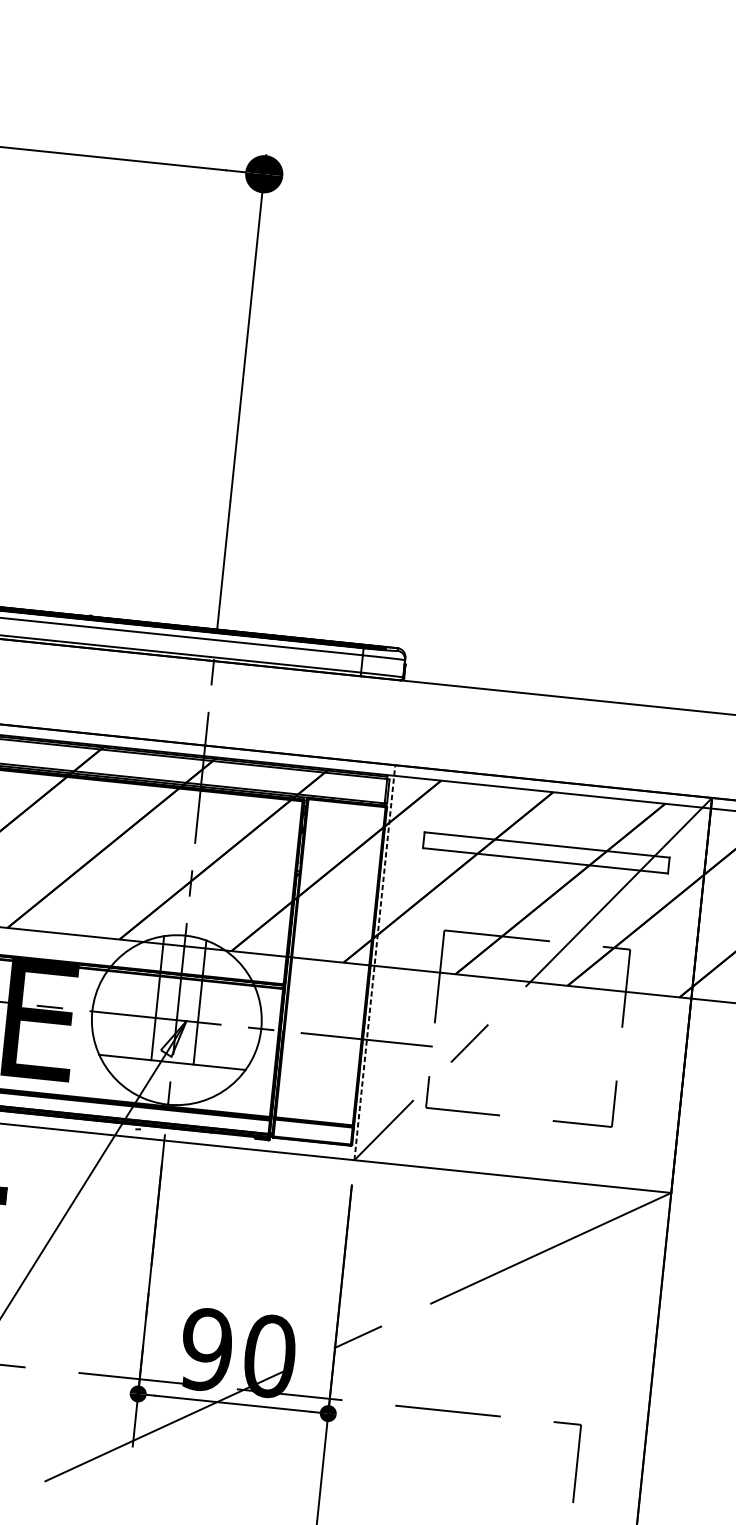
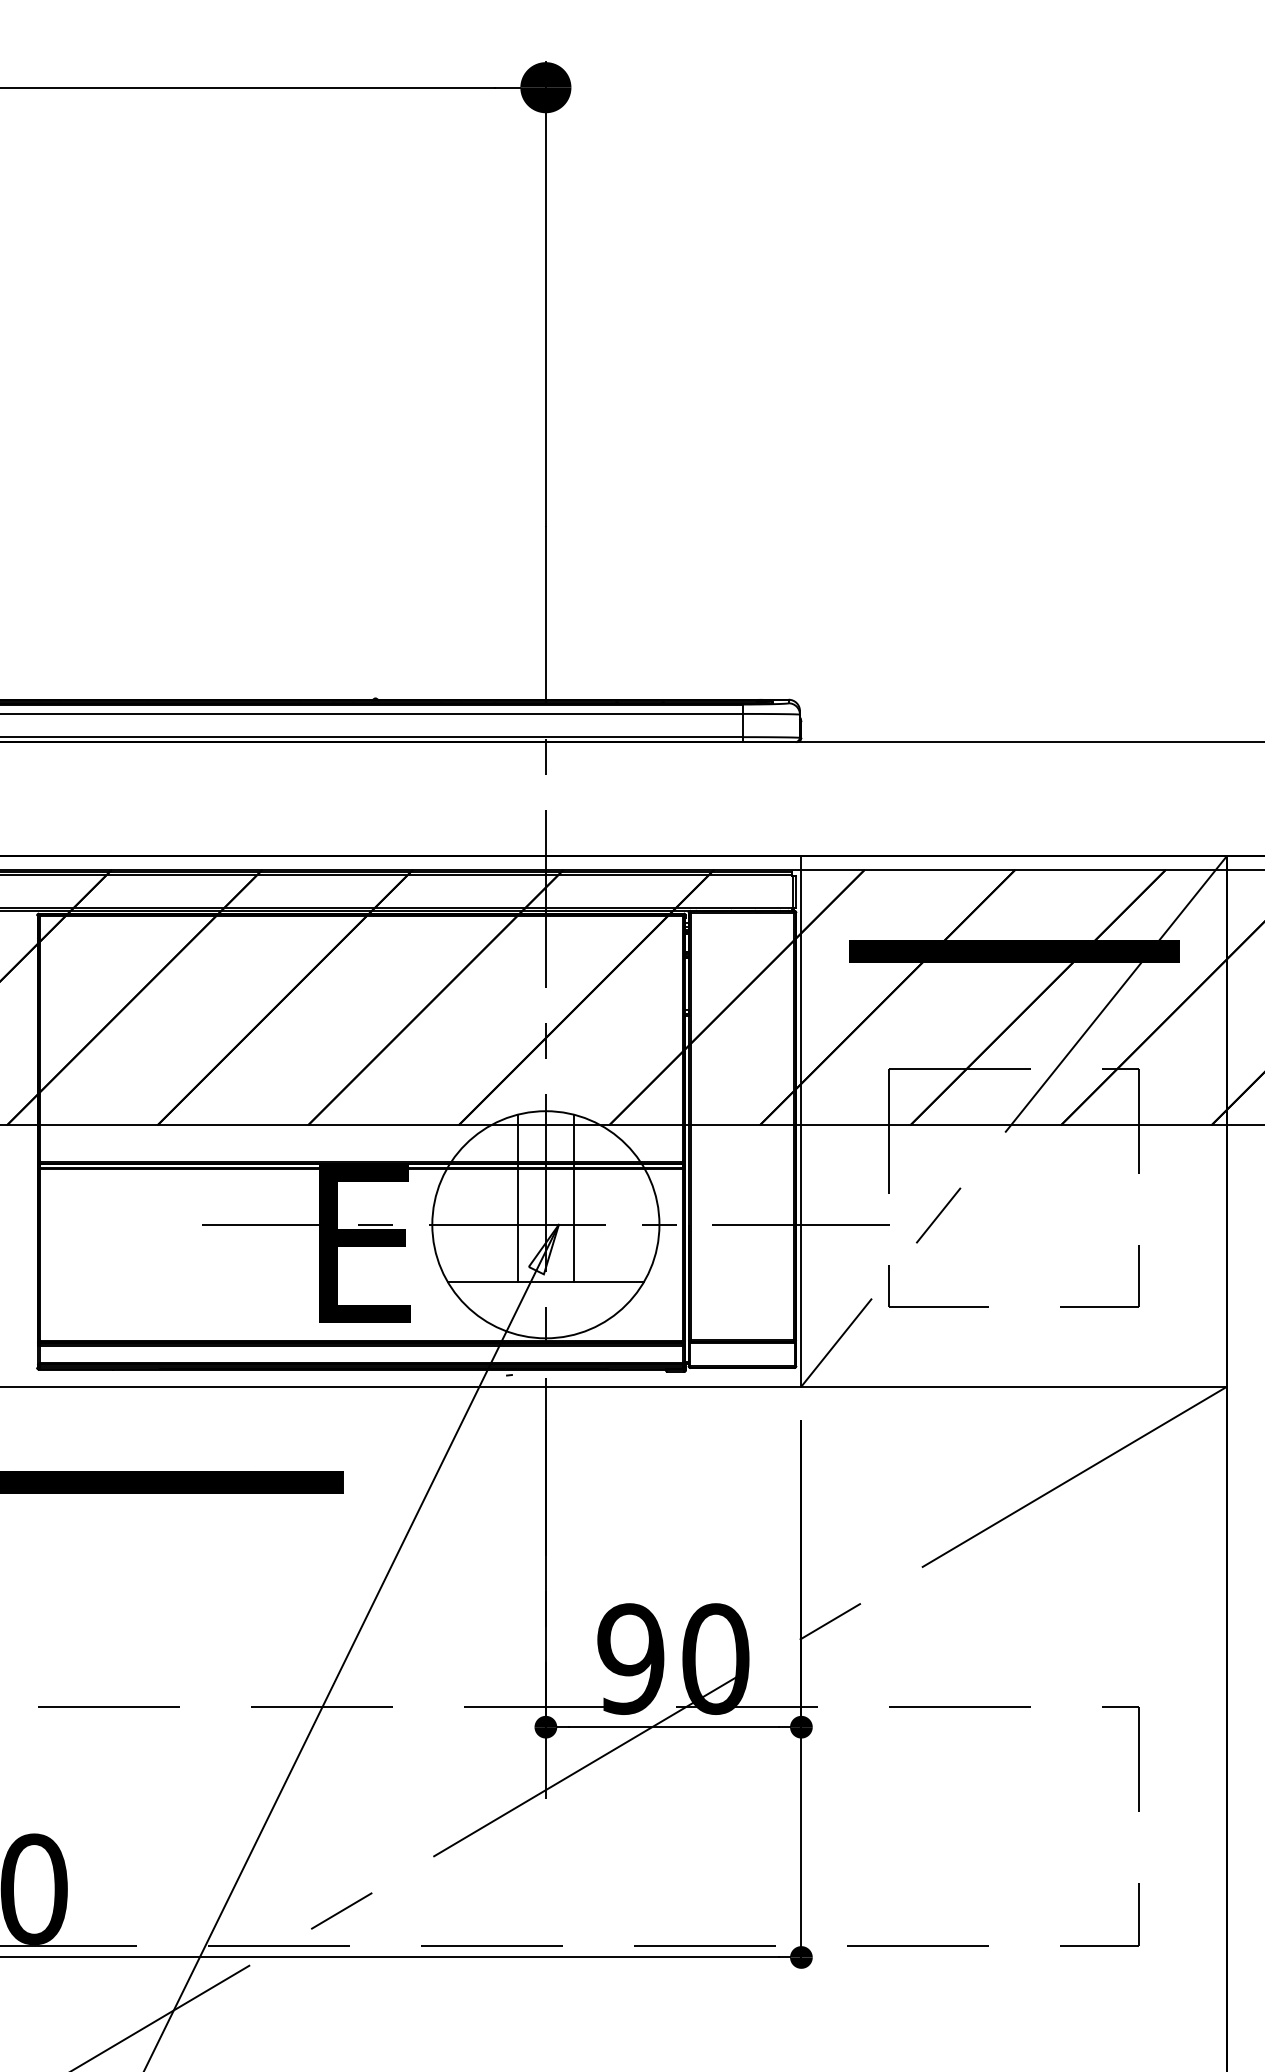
hatch: (546, 852) -> (1014, 951), added
line: (375, 962) -> (801, 1120), dashed -> solid

